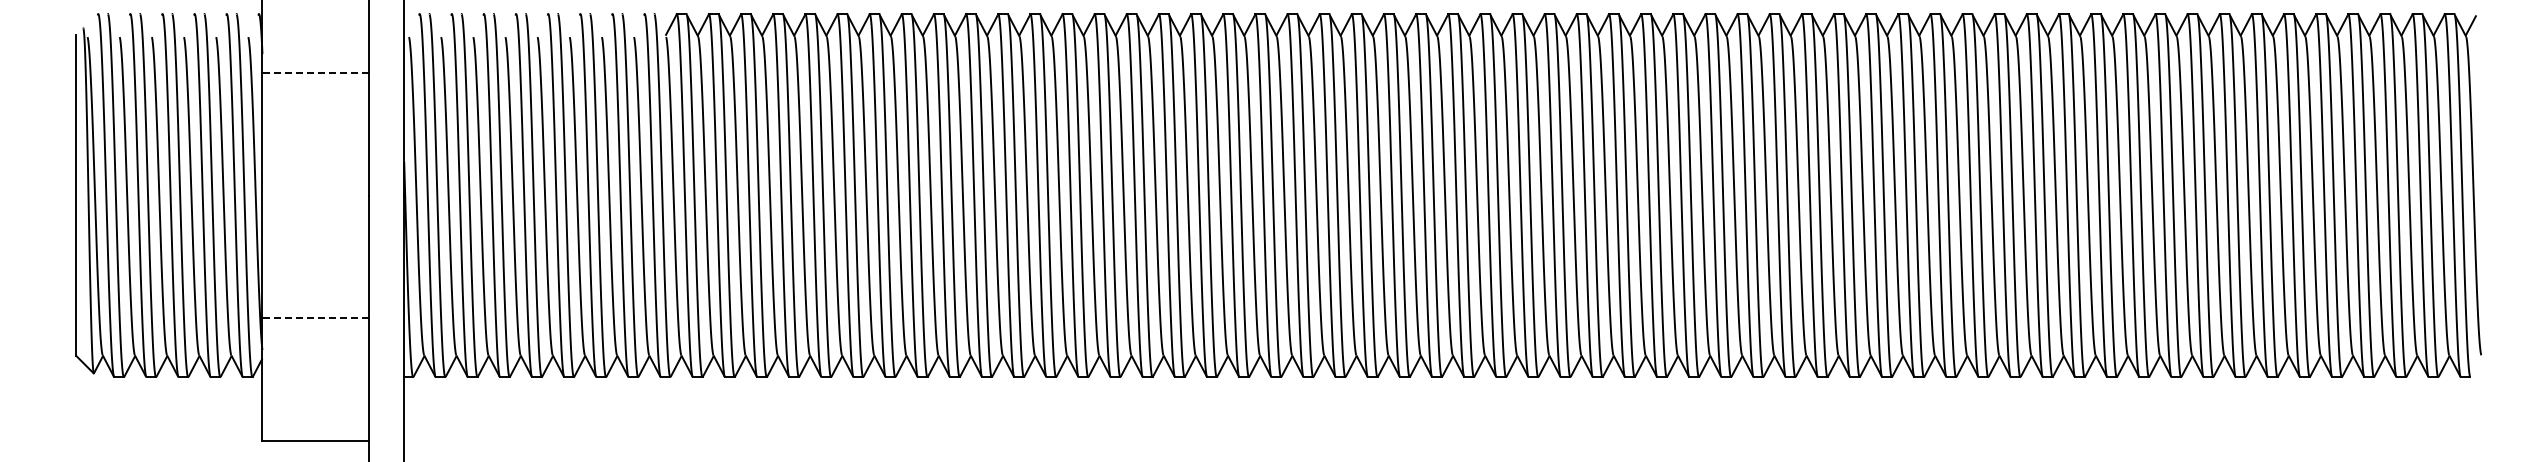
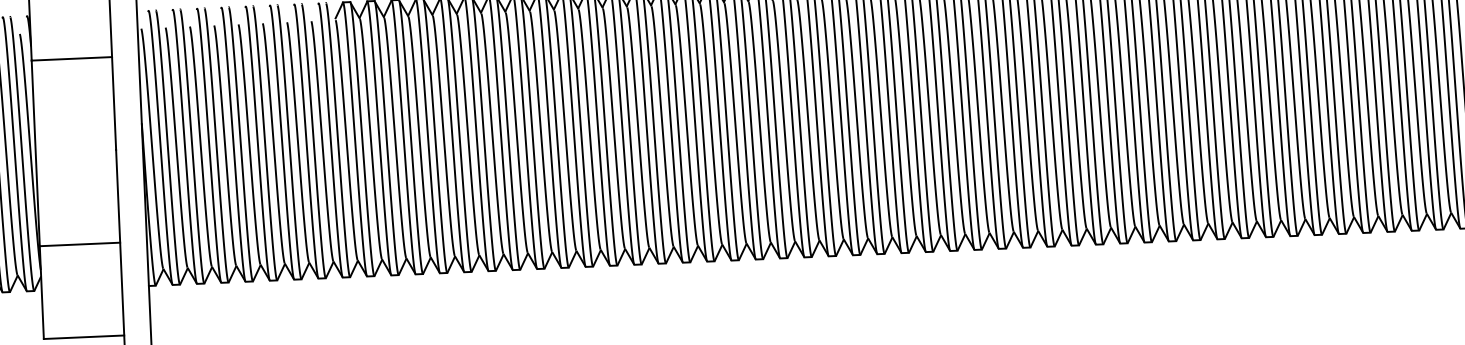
line: (315, 72) -> (71, 58), dashed -> solid
line: (315, 318) -> (79, 244), dashed -> solid

